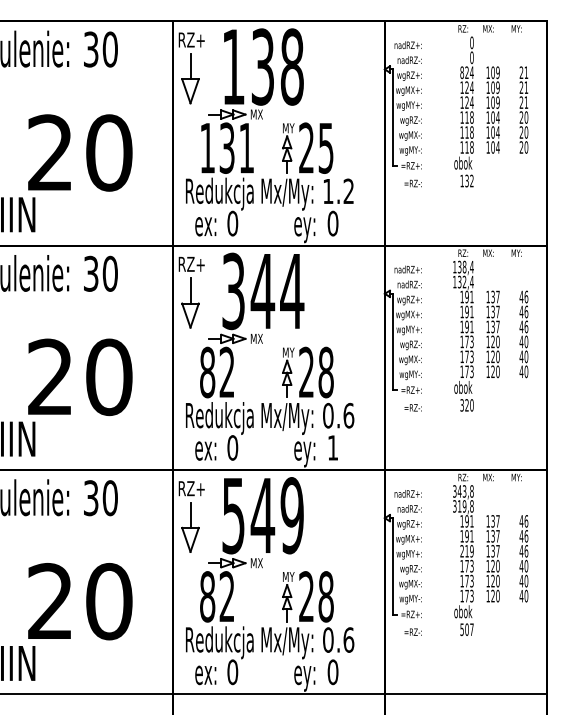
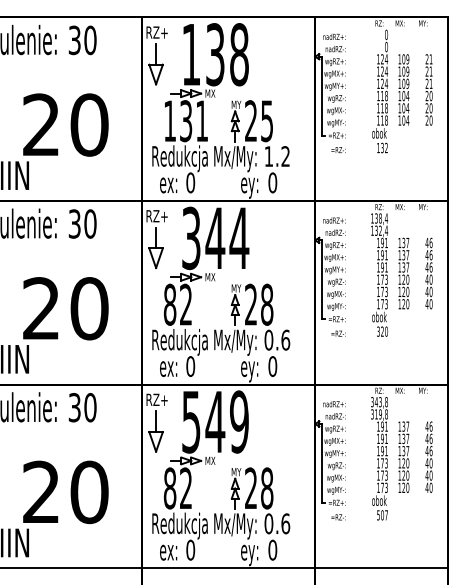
text: (462, 72) -> (378, 59), 824 -> 124
text: (332, 447) -> (272, 366), 1 -> 0
text: (466, 551) -> (382, 451), 219 -> 191

